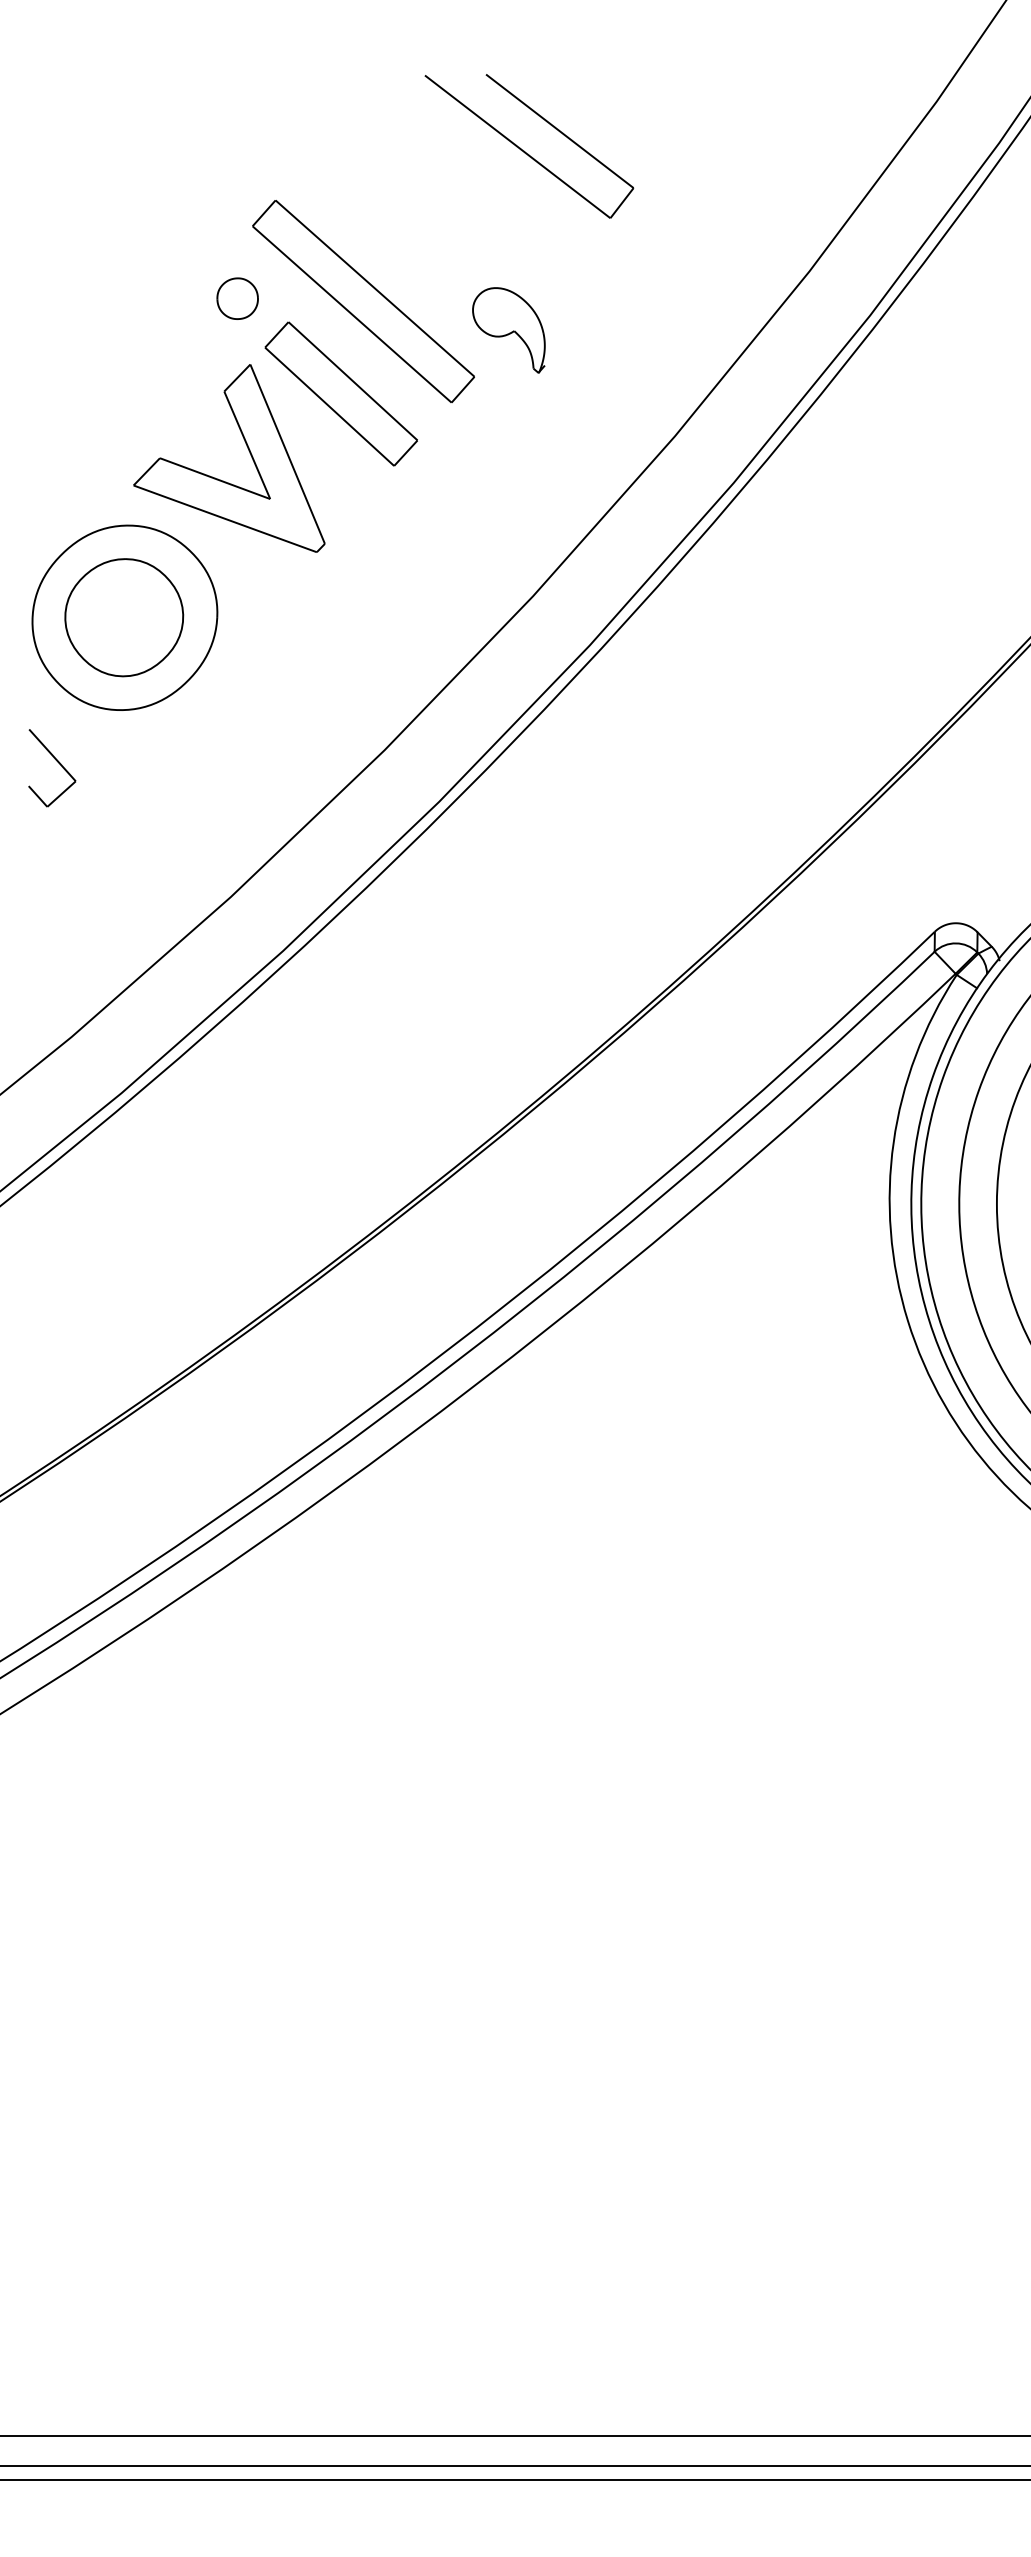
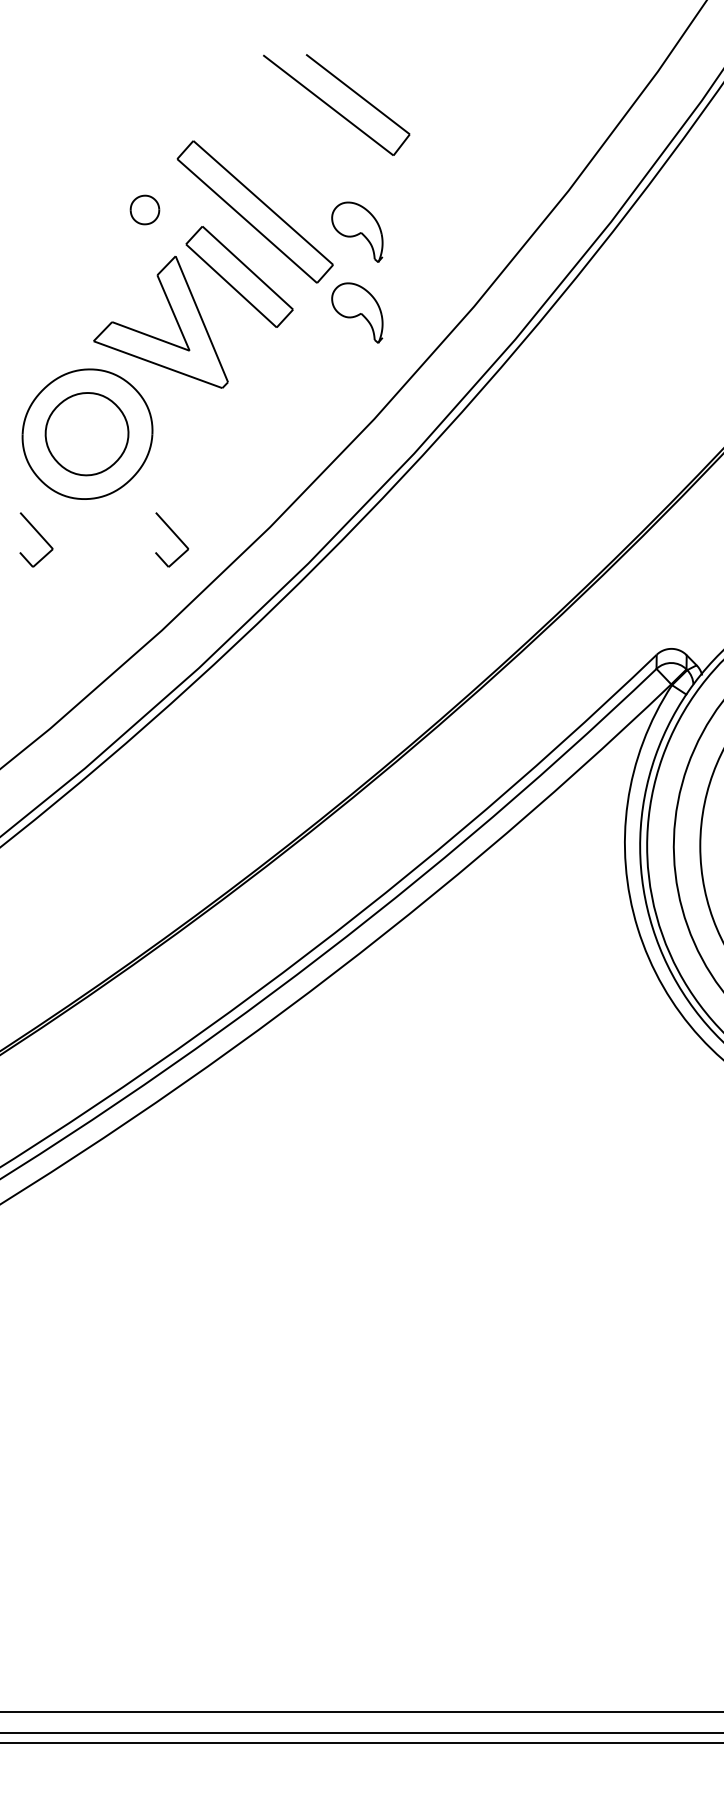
part: (524, 150) -> (333, 107), moved
part: (237, 298) -> (144, 209), moved
part: (508, 445) -> (357, 313), added
part: (250, 762) -> (175, 535), added

